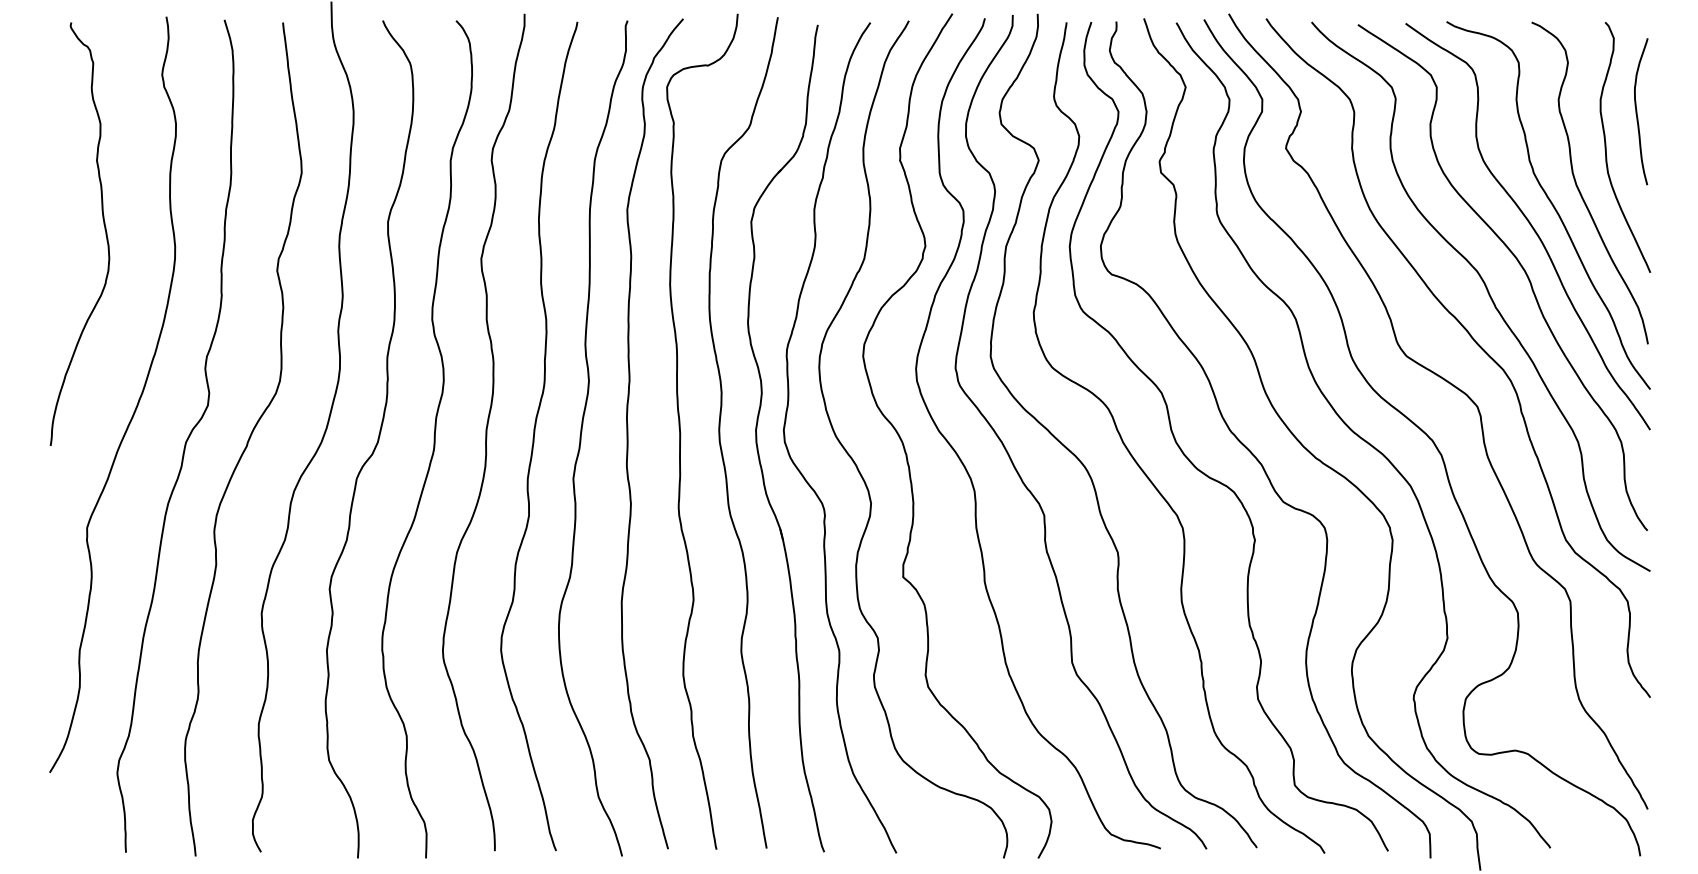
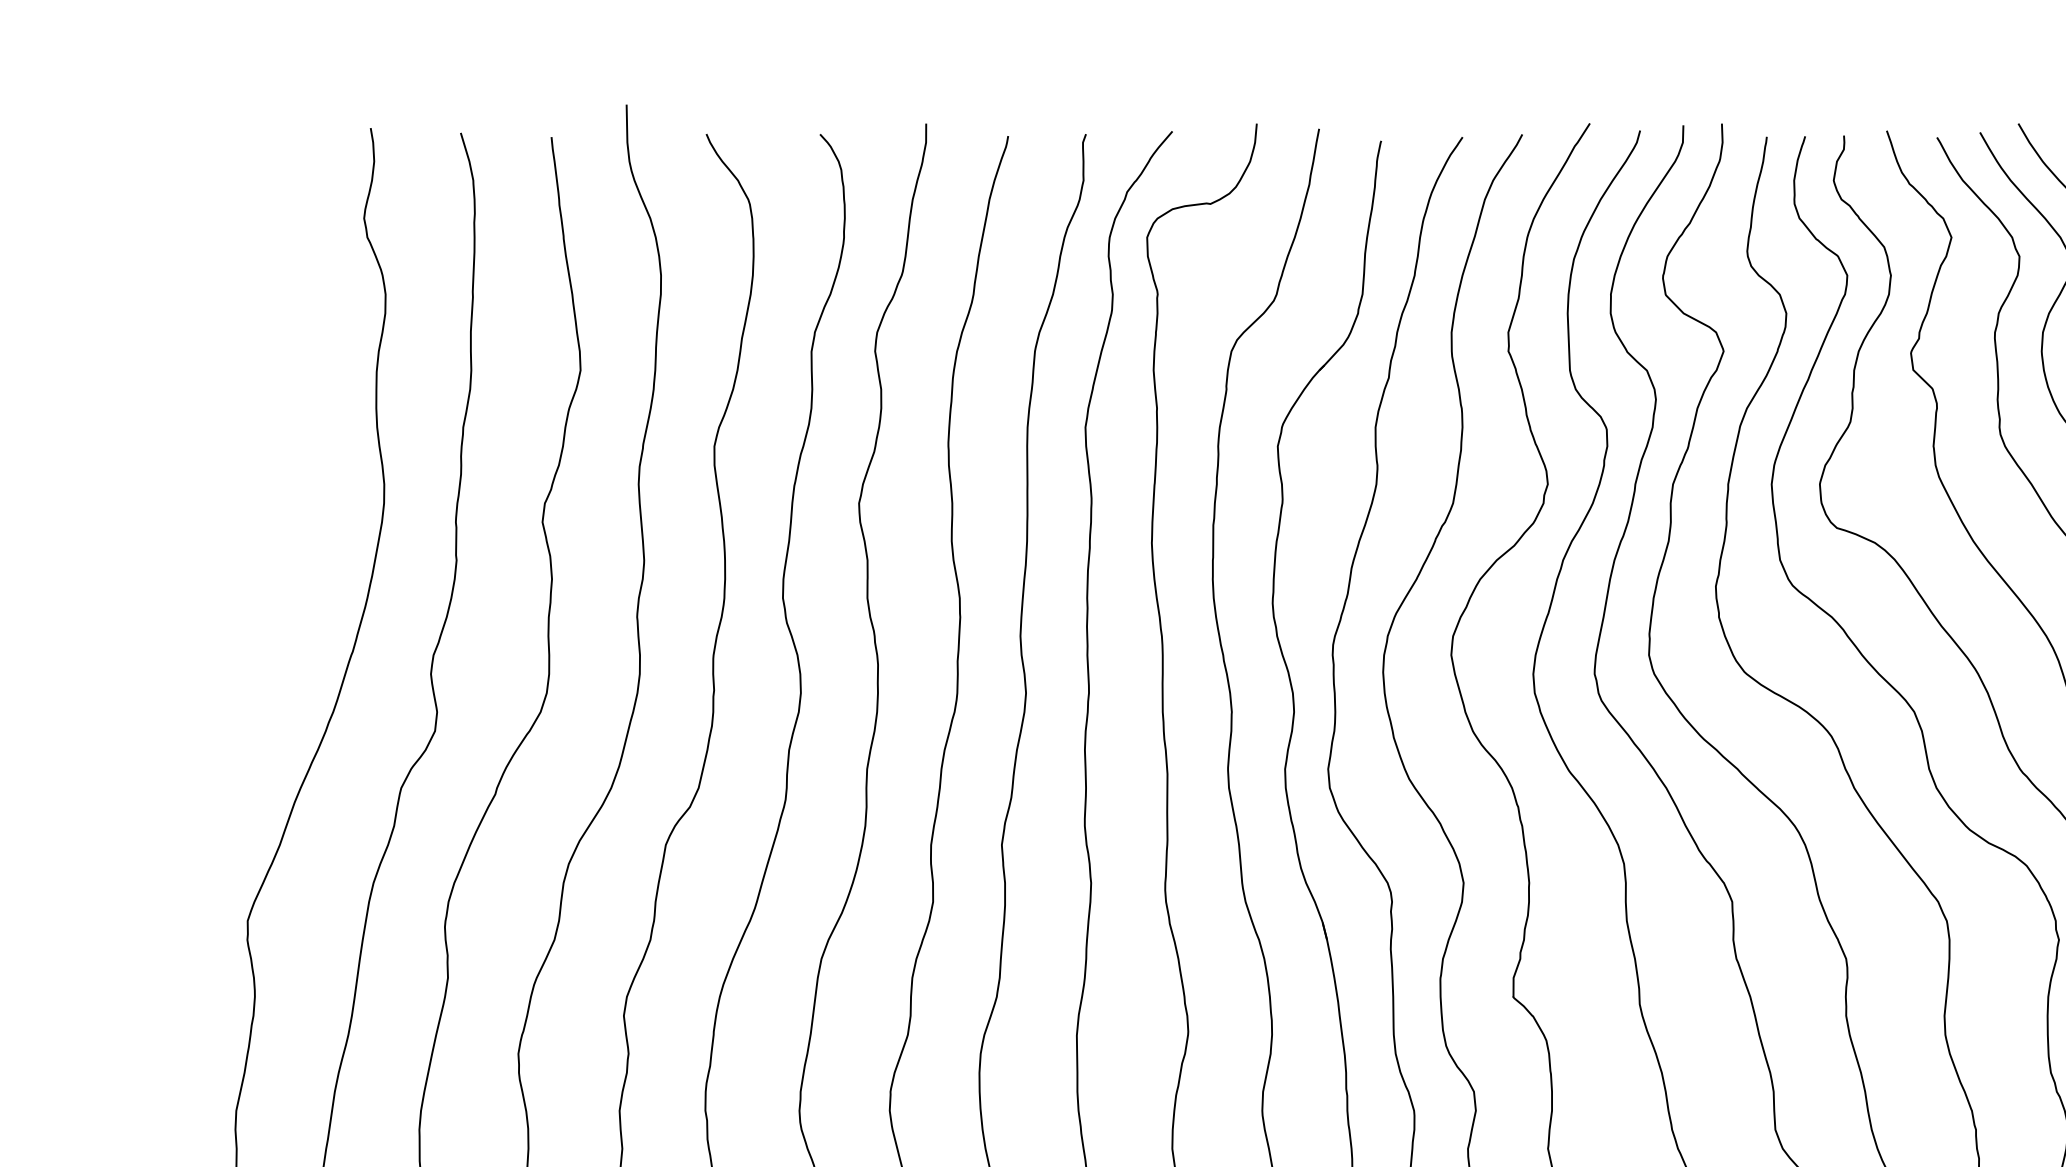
curve: (104, 229) -> (274, 458), removed

